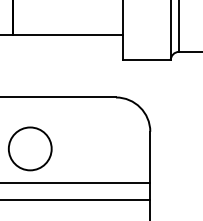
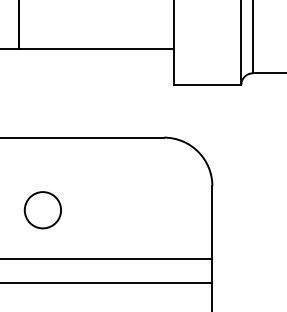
circle: (29, 148) -> (41, 209), size x0.6

